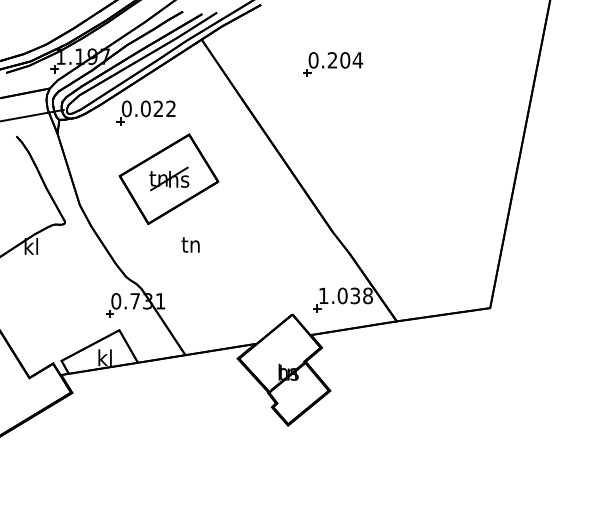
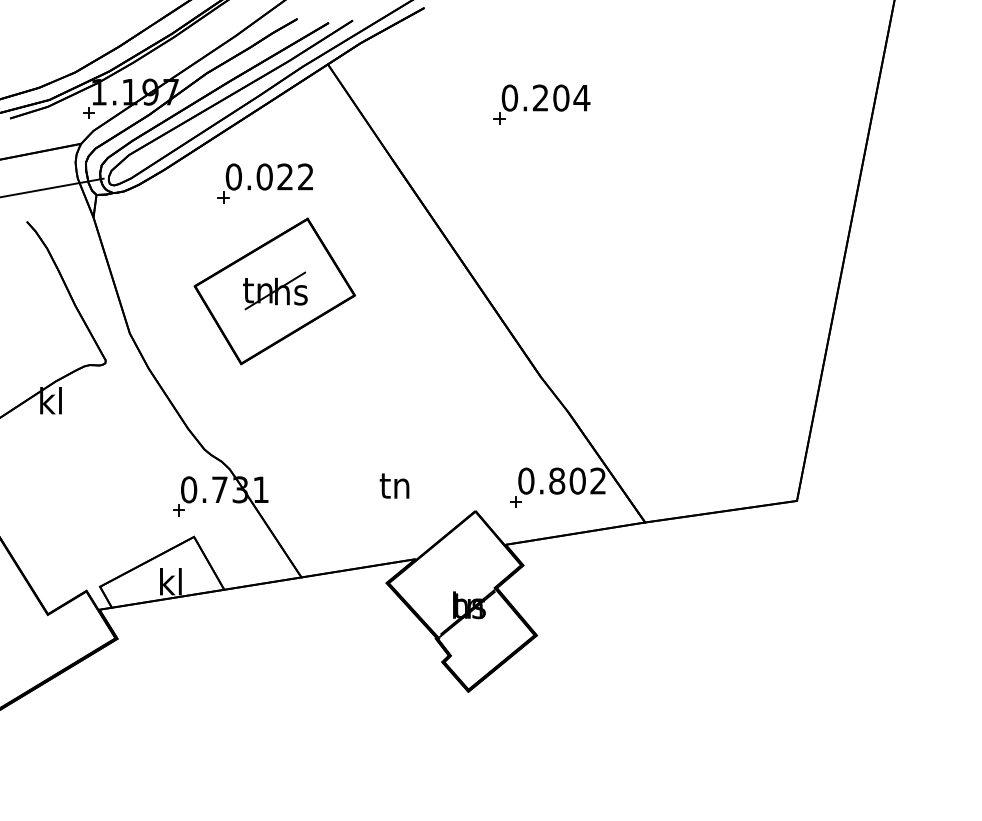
part: (145, 112) -> (264, 182), moved
text: (190, 244) -> (394, 485), moved
text: (345, 295) -> (561, 480), 1.038 -> 0.802

